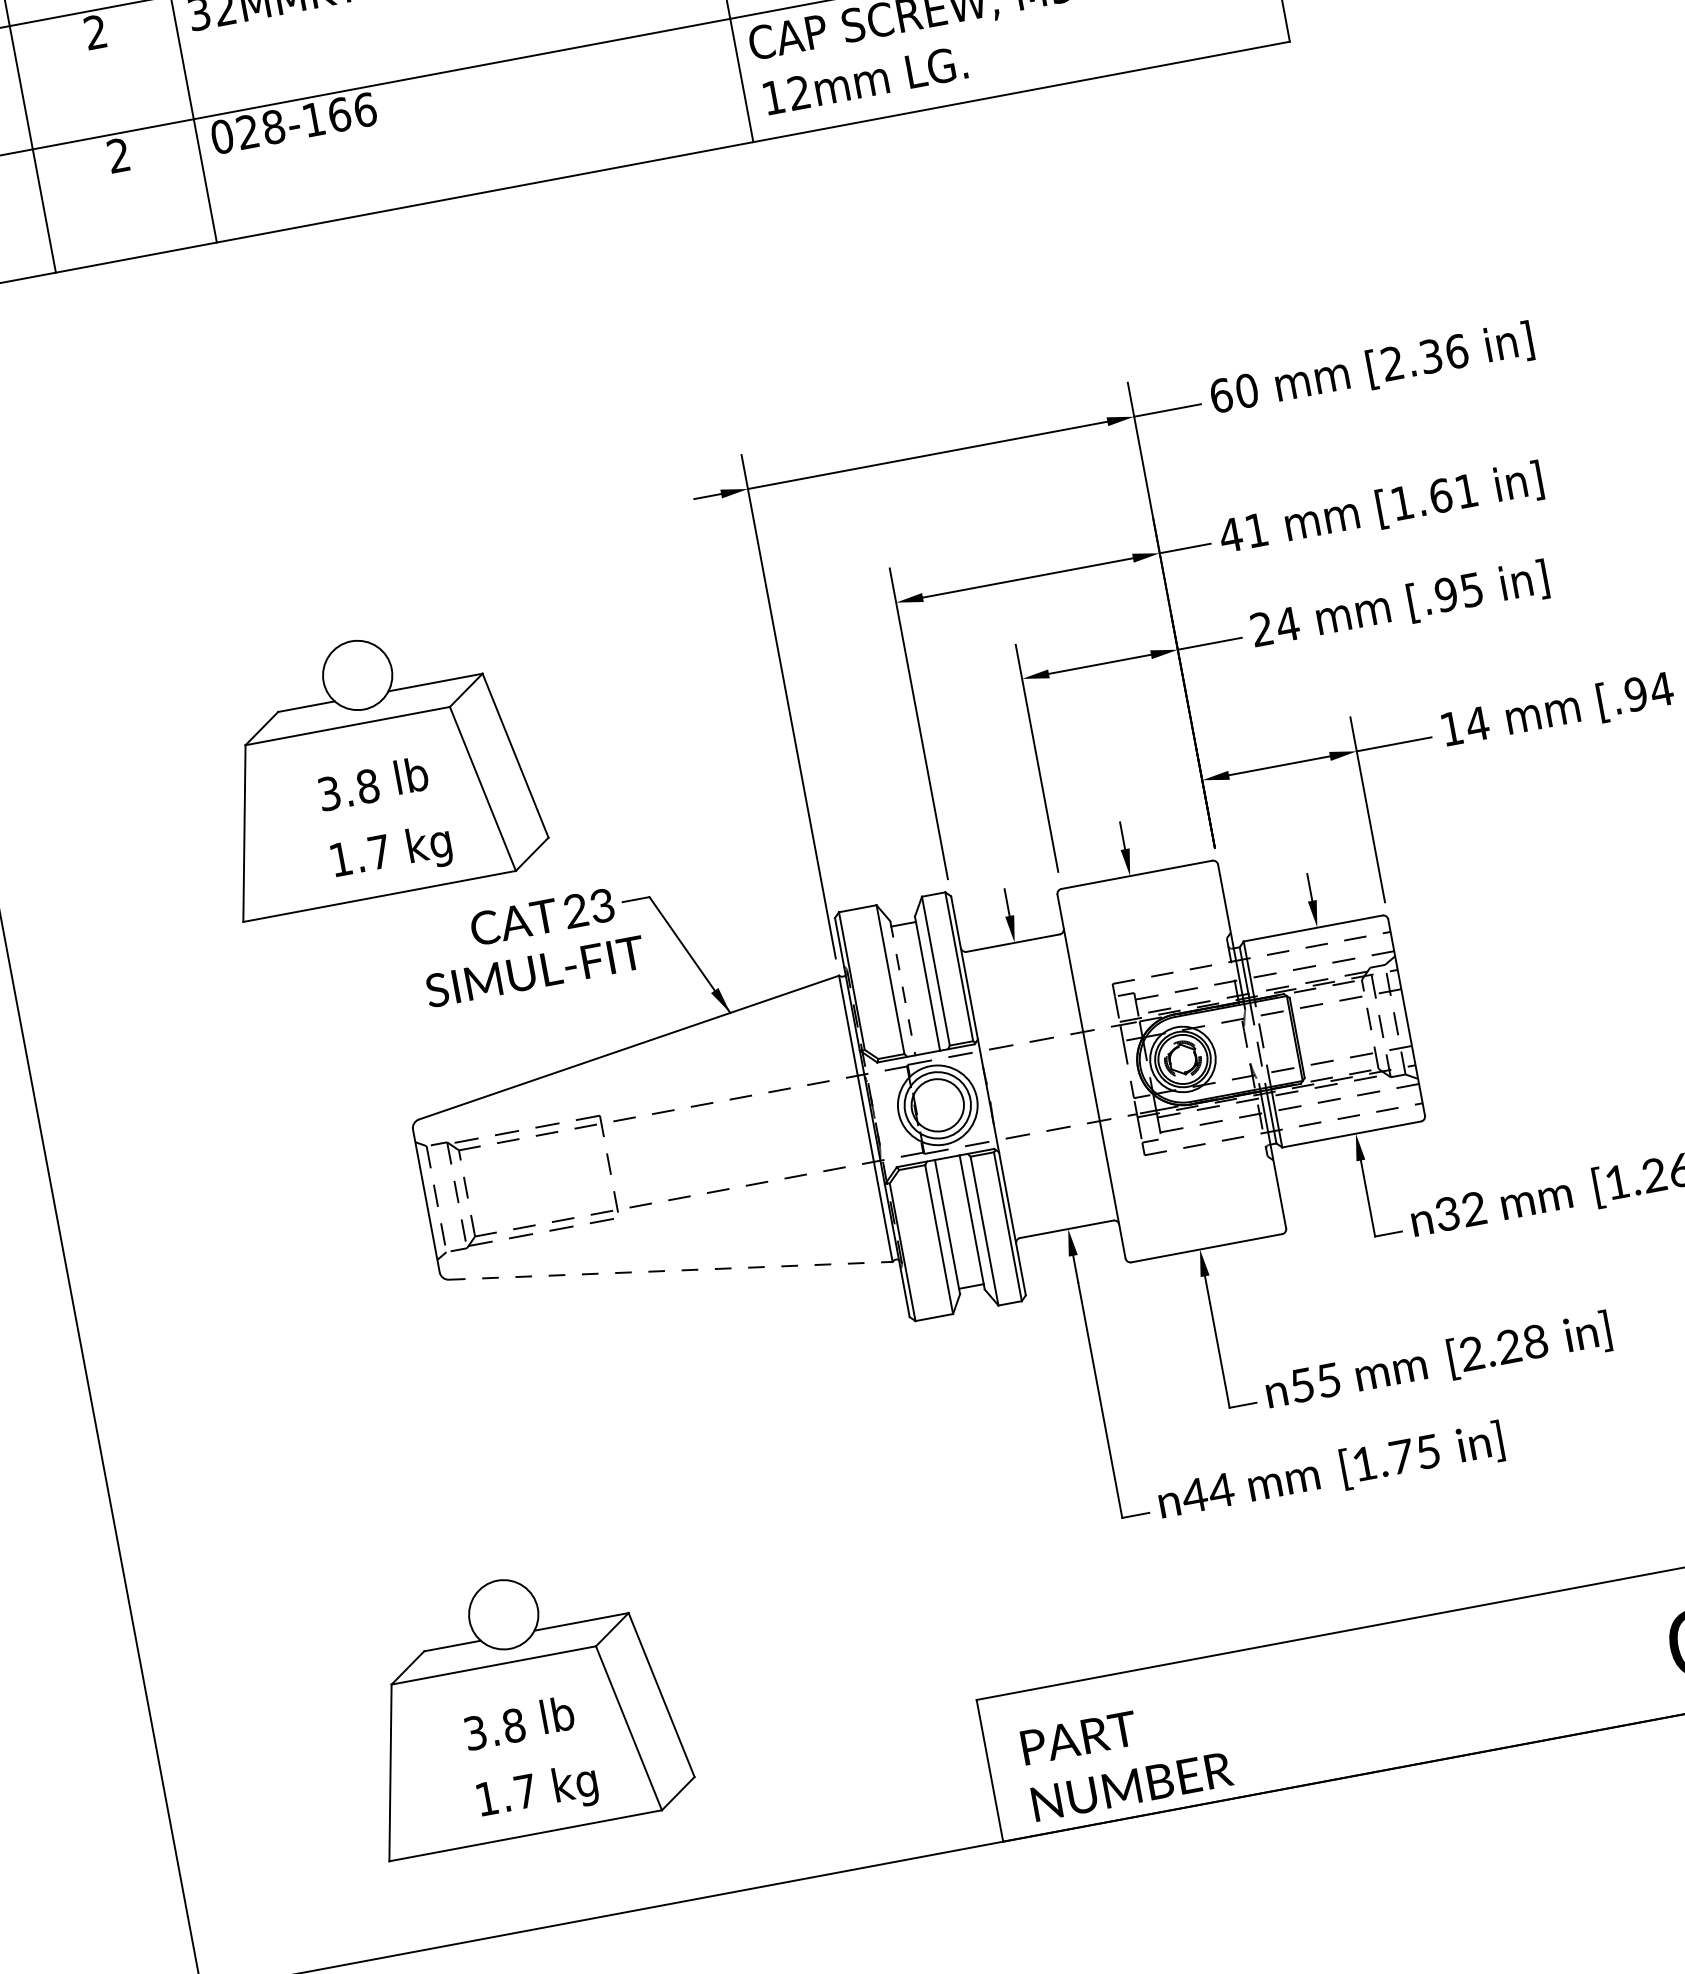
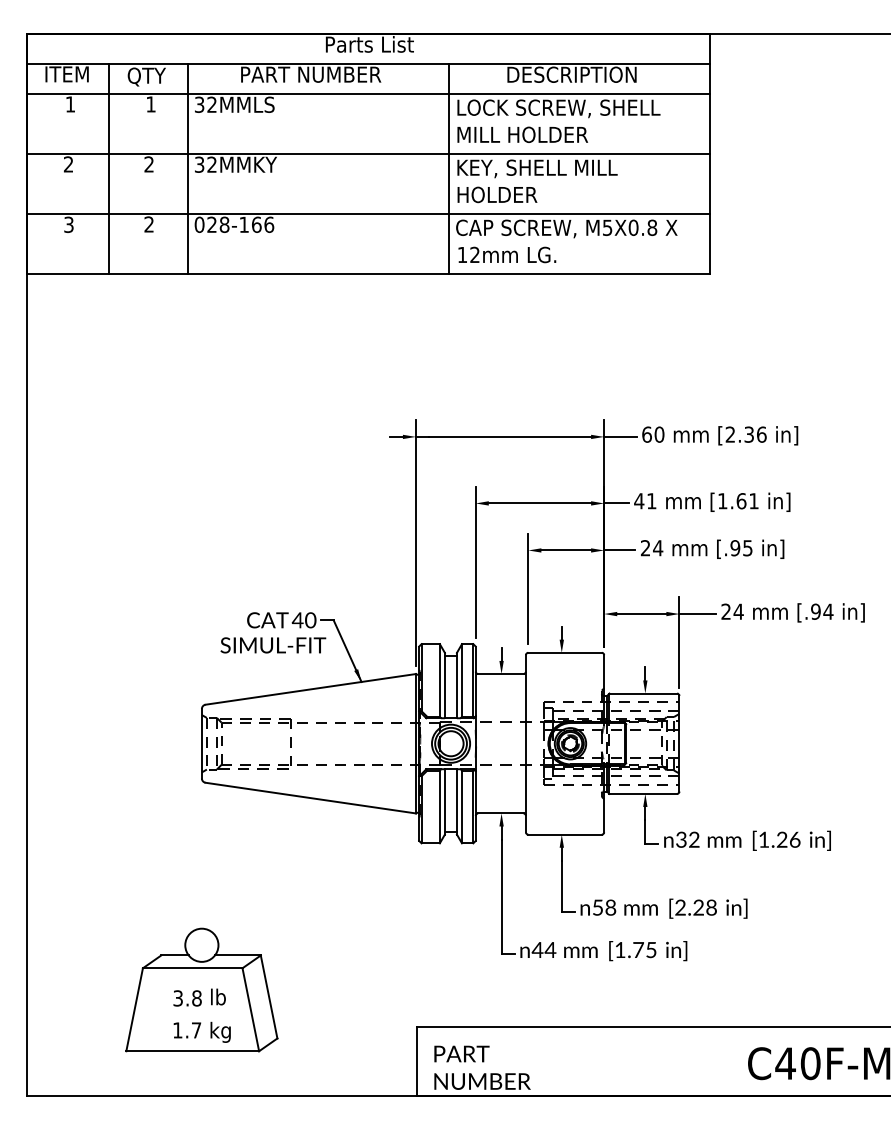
text: (1450, 728) -> (725, 611), 14 -> 24
part: (373, 766) -> (215, 534), removed
text: (587, 909) -> (303, 620), 23 -> 40
line: (901, 988) -> (444, 685), dashed -> solid
line: (672, 1271) -> (311, 798), dashed -> solid
text: (1327, 1380) -> (610, 907), 55 -> 58

